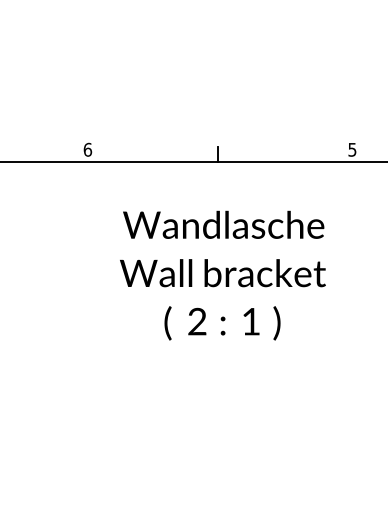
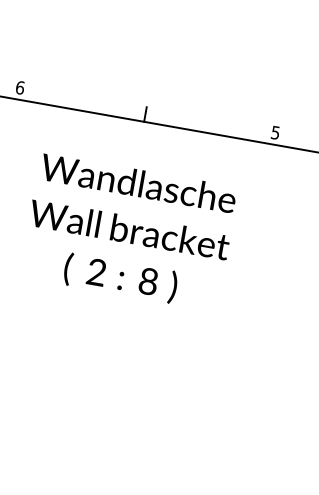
text: (251, 321) -> (148, 281), 1 -> 8

